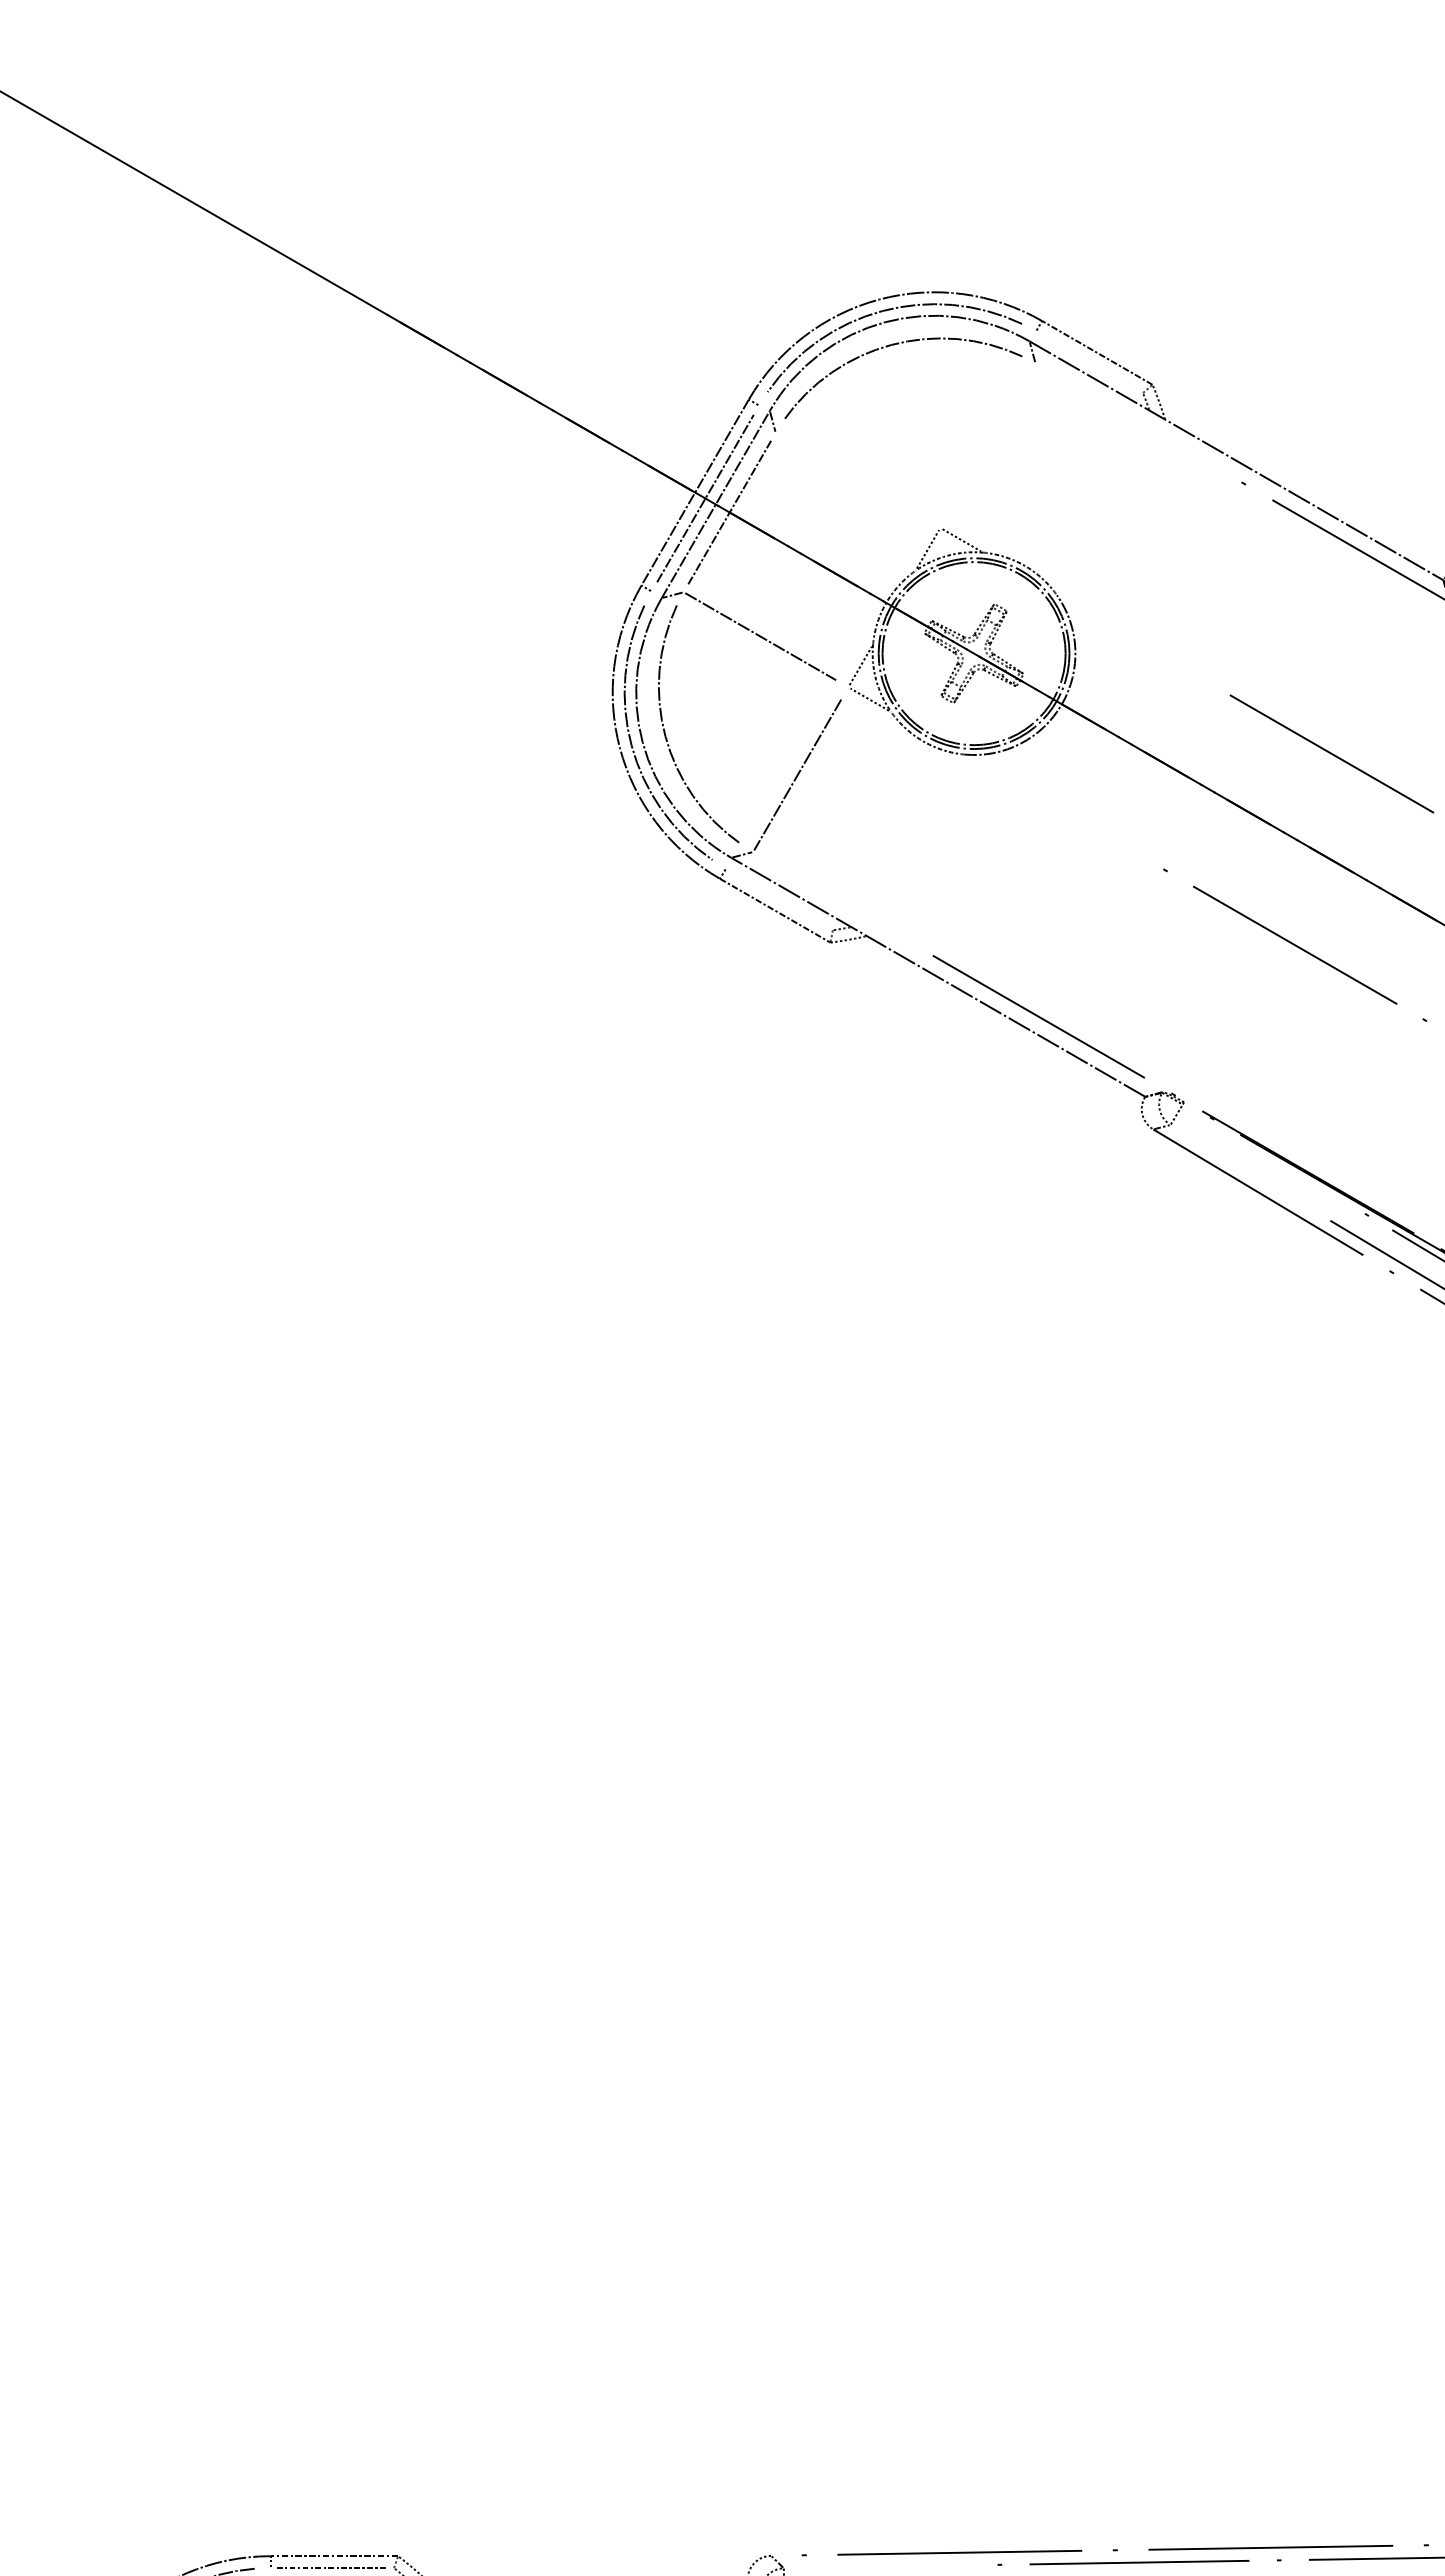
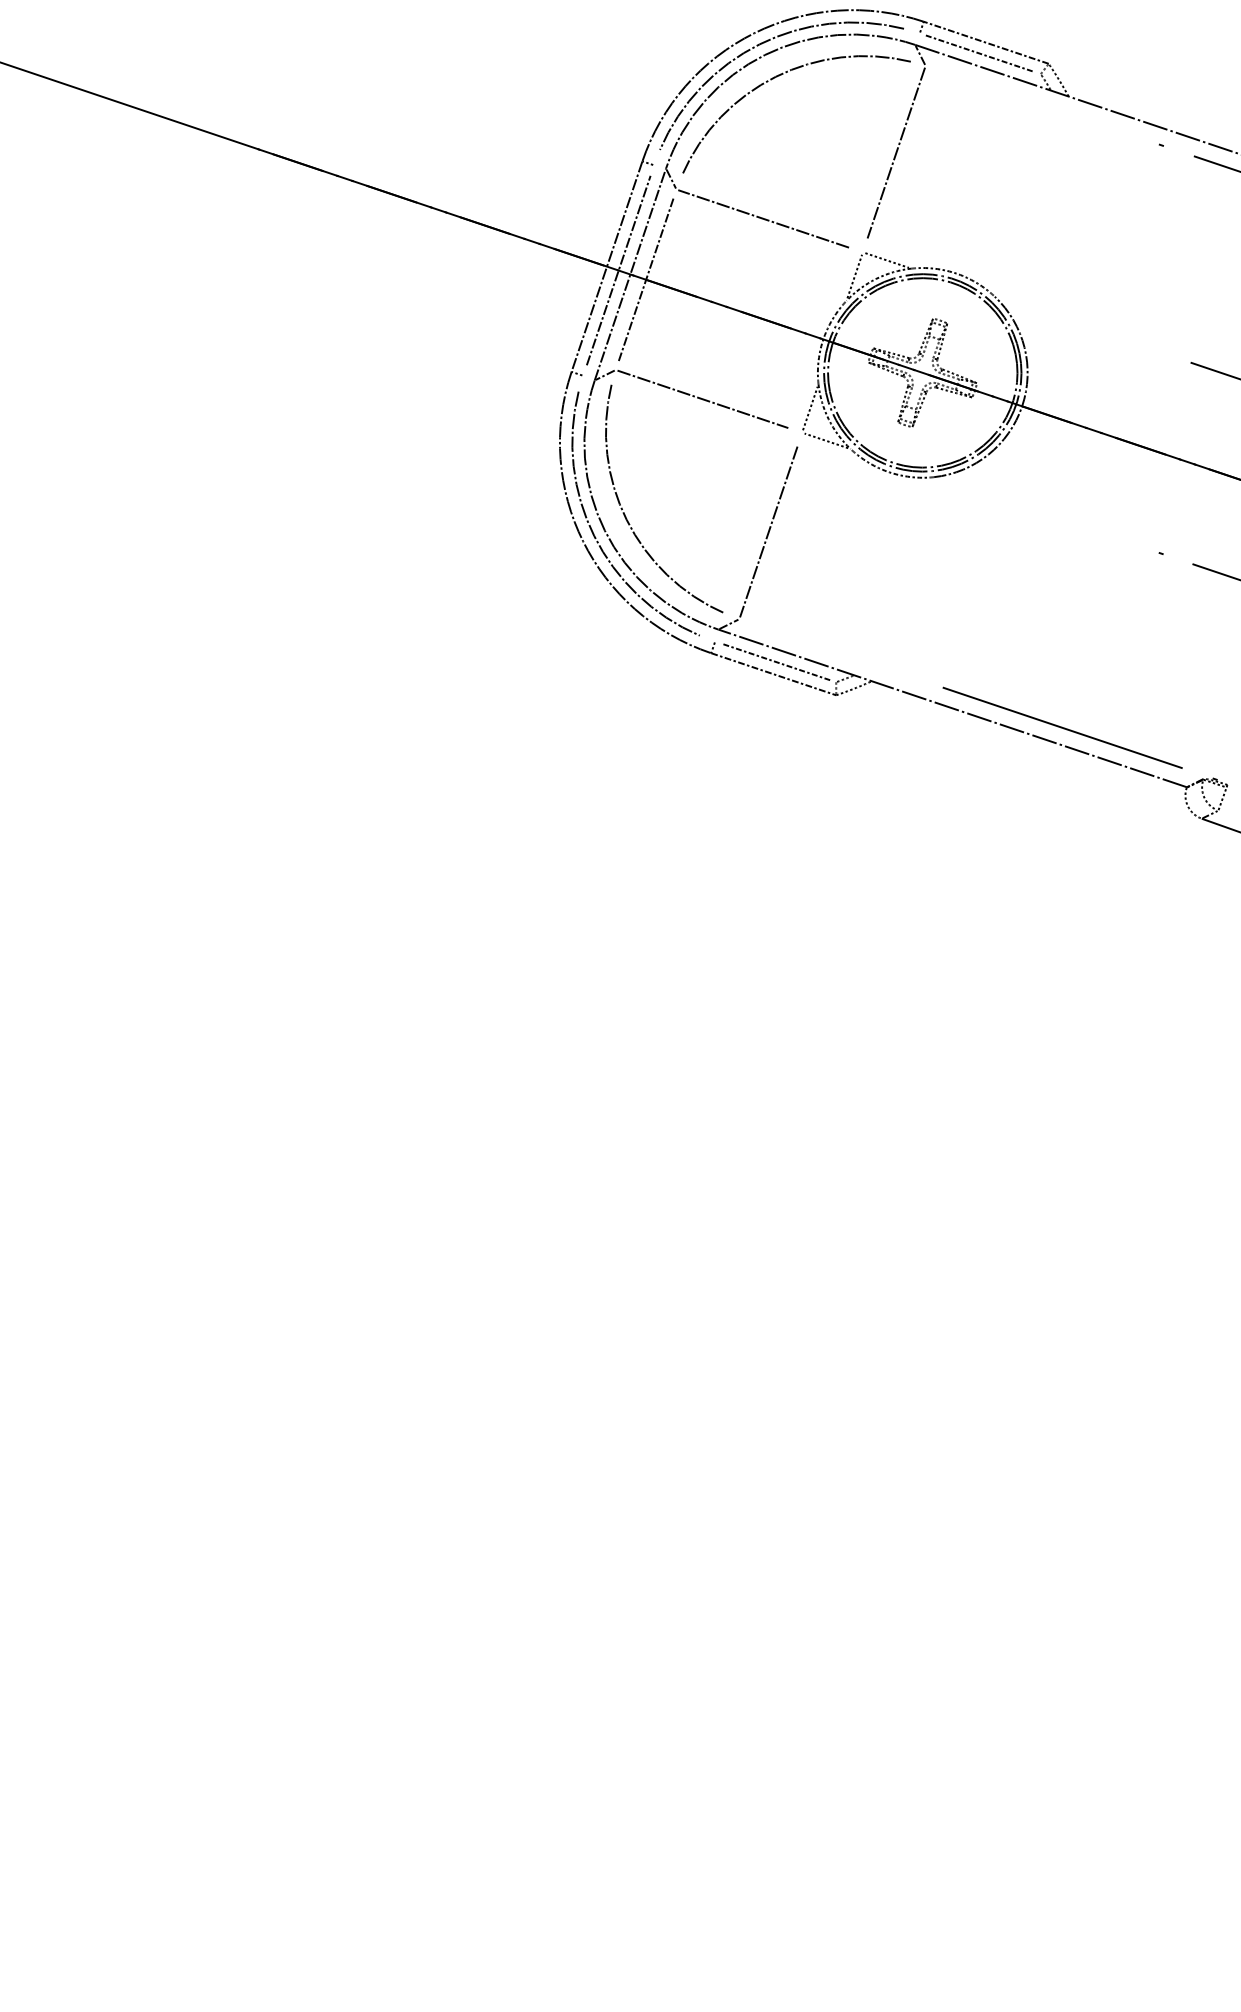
line: (1089, 361) -> (980, 53), added
line: (990, 439) -> (895, 152), added
line: (852, 476) -> (763, 218), added
line: (779, 899) -> (775, 661), added

